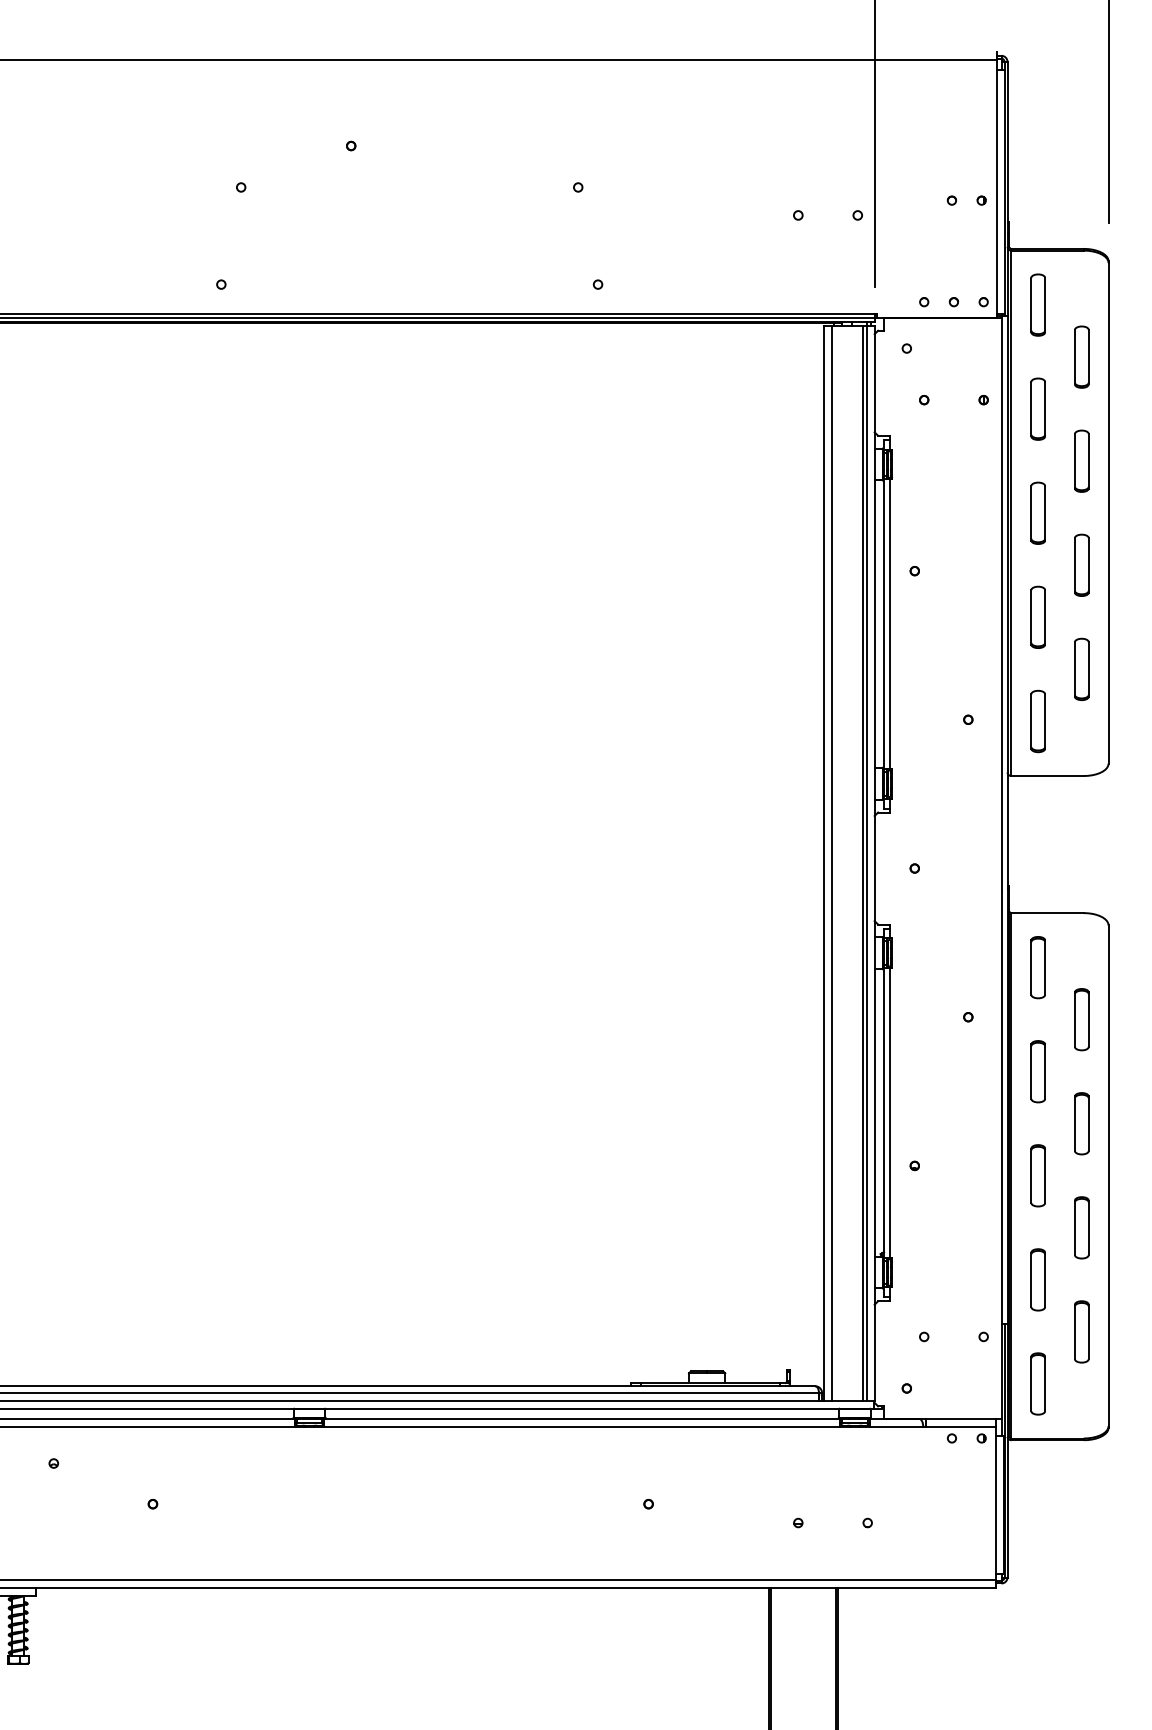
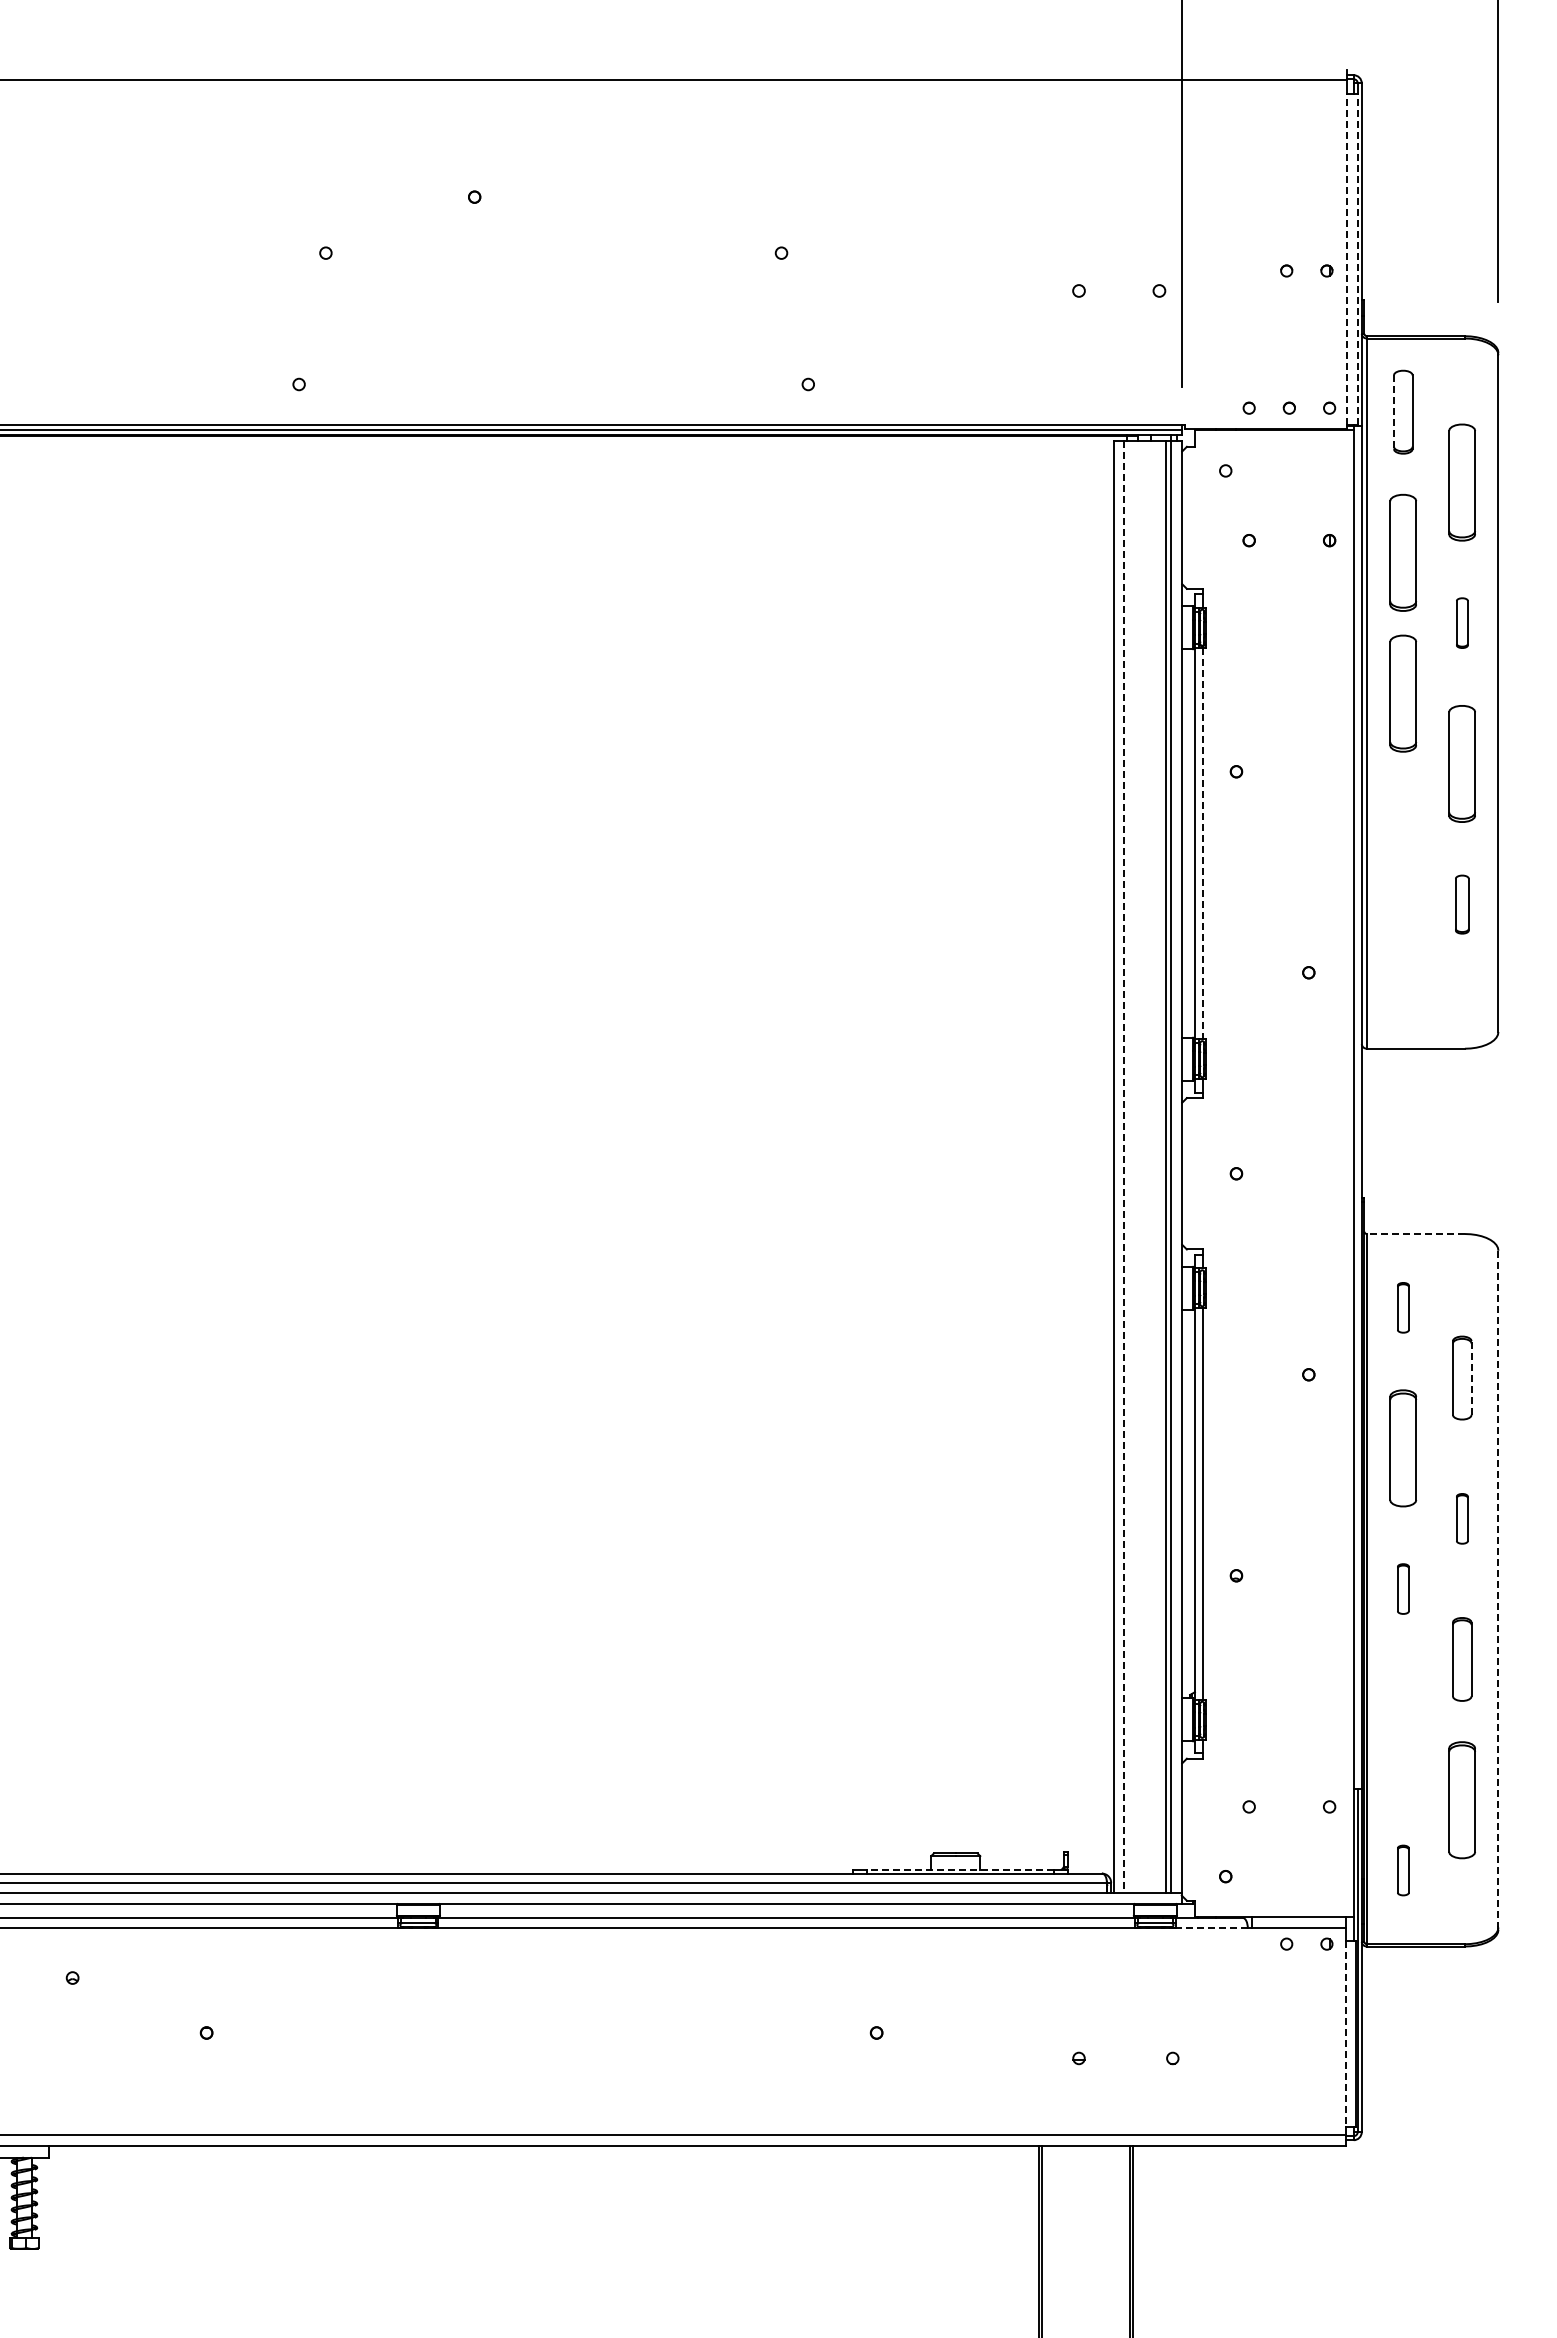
line: (996, 191) -> (1347, 258), solid -> dashed
line: (1004, 191) -> (1357, 258), solid -> dashed
line: (1030, 305) -> (1393, 412), solid -> dashed
part: (1082, 357) -> (1462, 482), size x1.4
part: (1038, 408) -> (1403, 552), size x1.4
part: (1082, 460) -> (1462, 622), size x0.6
part: (1038, 513) -> (1403, 693), size x1.4
part: (1082, 565) -> (1462, 763), size x1.4
part: (1038, 617) -> (1403, 834), removed
line: (889, 624) -> (1202, 843), solid -> dashed
part: (1082, 669) -> (1462, 904), size x0.7
part: (1038, 721) -> (1403, 974), removed
line: (831, 863) -> (1124, 1167), solid -> dashed
line: (1047, 913) -> (1416, 1234), solid -> dashed
part: (1038, 967) -> (1403, 1307), size x0.6
line: (1088, 1019) -> (1471, 1378), solid -> dashed
part: (1038, 1071) -> (1403, 1448), size x1.4
part: (1082, 1123) -> (1462, 1518), size x0.6
part: (1038, 1175) -> (1403, 1588), size x0.6
line: (1108, 1176) -> (1498, 1589), solid -> dashed
part: (1038, 1279) -> (1403, 1729), removed
part: (1082, 1331) -> (1462, 1799), size x1.4
line: (710, 1383) -> (960, 1869), solid -> dashed
part: (1038, 1383) -> (1403, 1870), size x0.6
line: (896, 1426) -> (1211, 1928), solid -> dashed
line: (995, 1505) -> (1345, 2034), solid -> dashed

